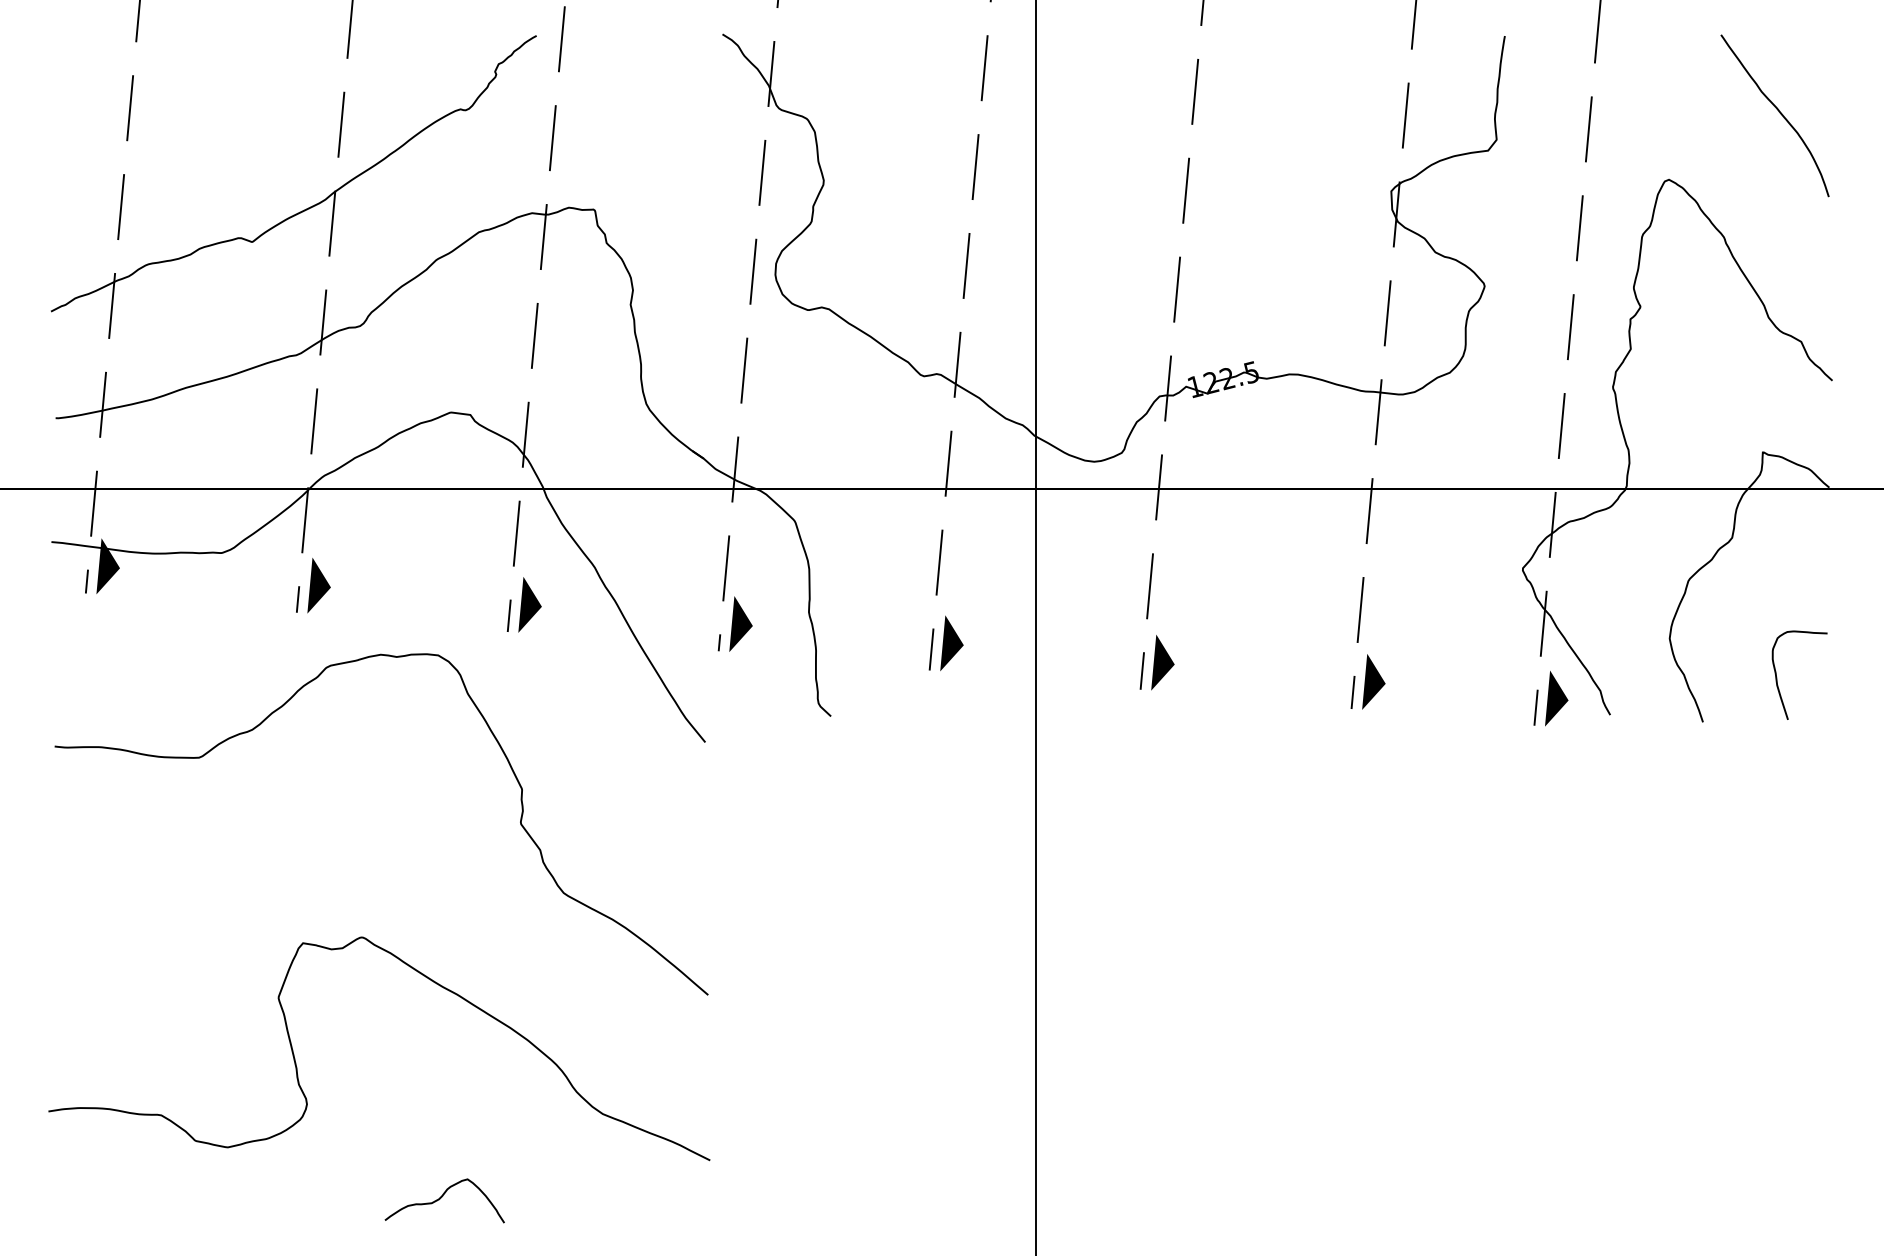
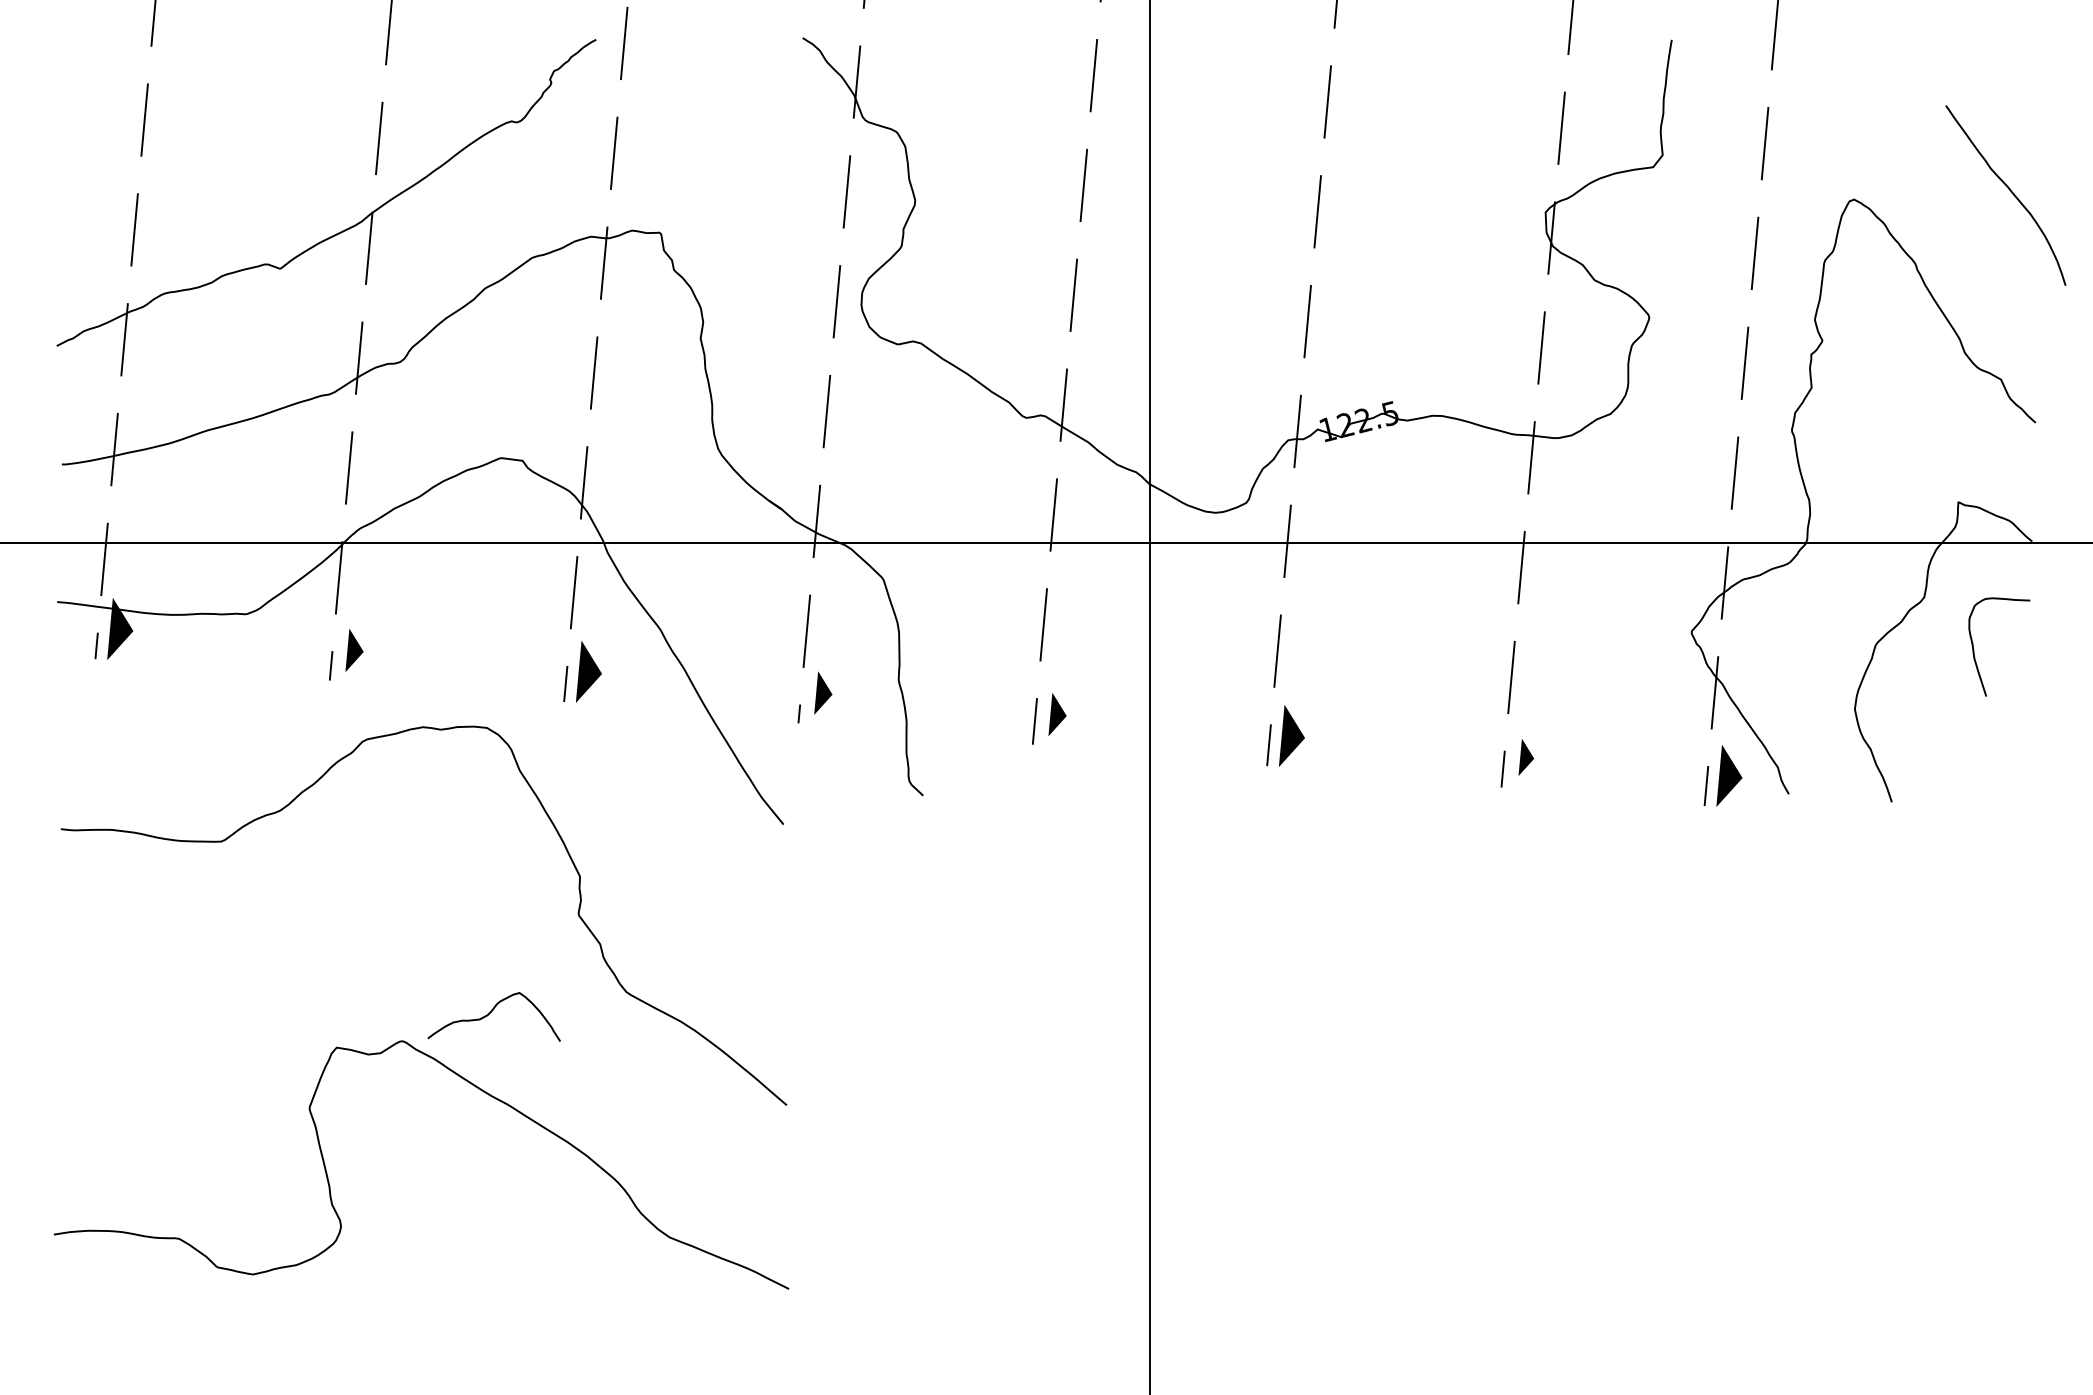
curve: (1780, 113) -> (2011, 193), moved
part: (319, 585) -> (354, 650), size x0.7
part: (741, 623) -> (823, 692), size x0.7
part: (951, 643) -> (1057, 714), size x0.7
curve: (1777, 677) -> (1974, 649), moved
part: (1374, 682) -> (1526, 757), size x0.6
curve: (441, 1197) -> (490, 1013), moved

